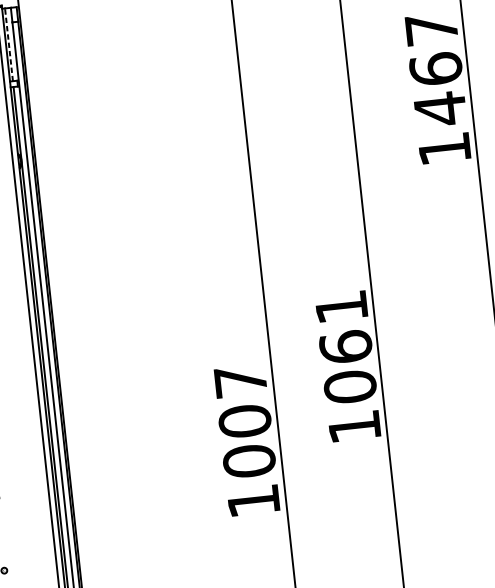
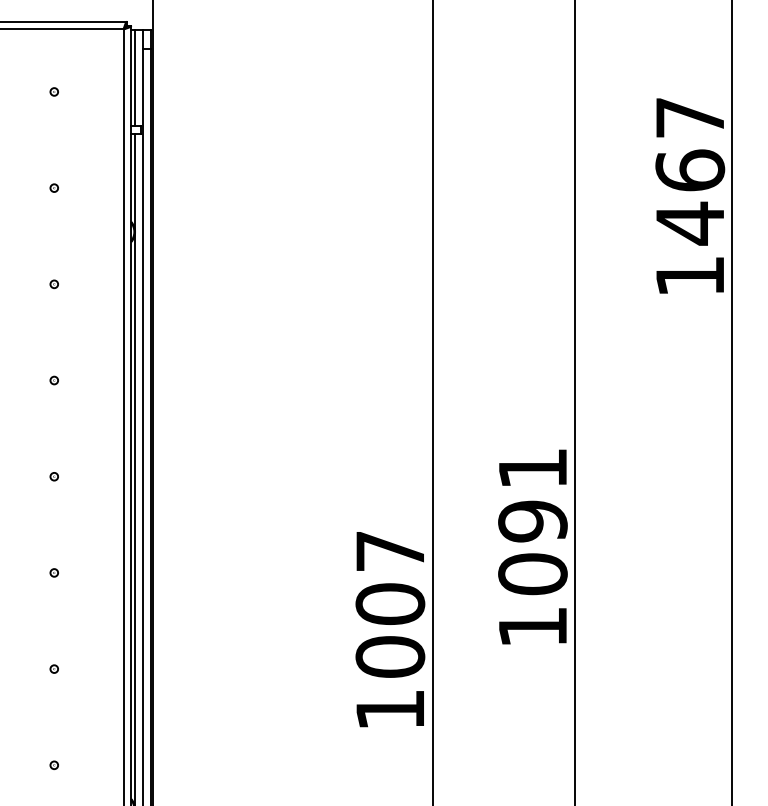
line: (9, 44) -> (135, 77), dashed -> solid
text: (345, 347) -> (532, 521), 1061 -> 1091

